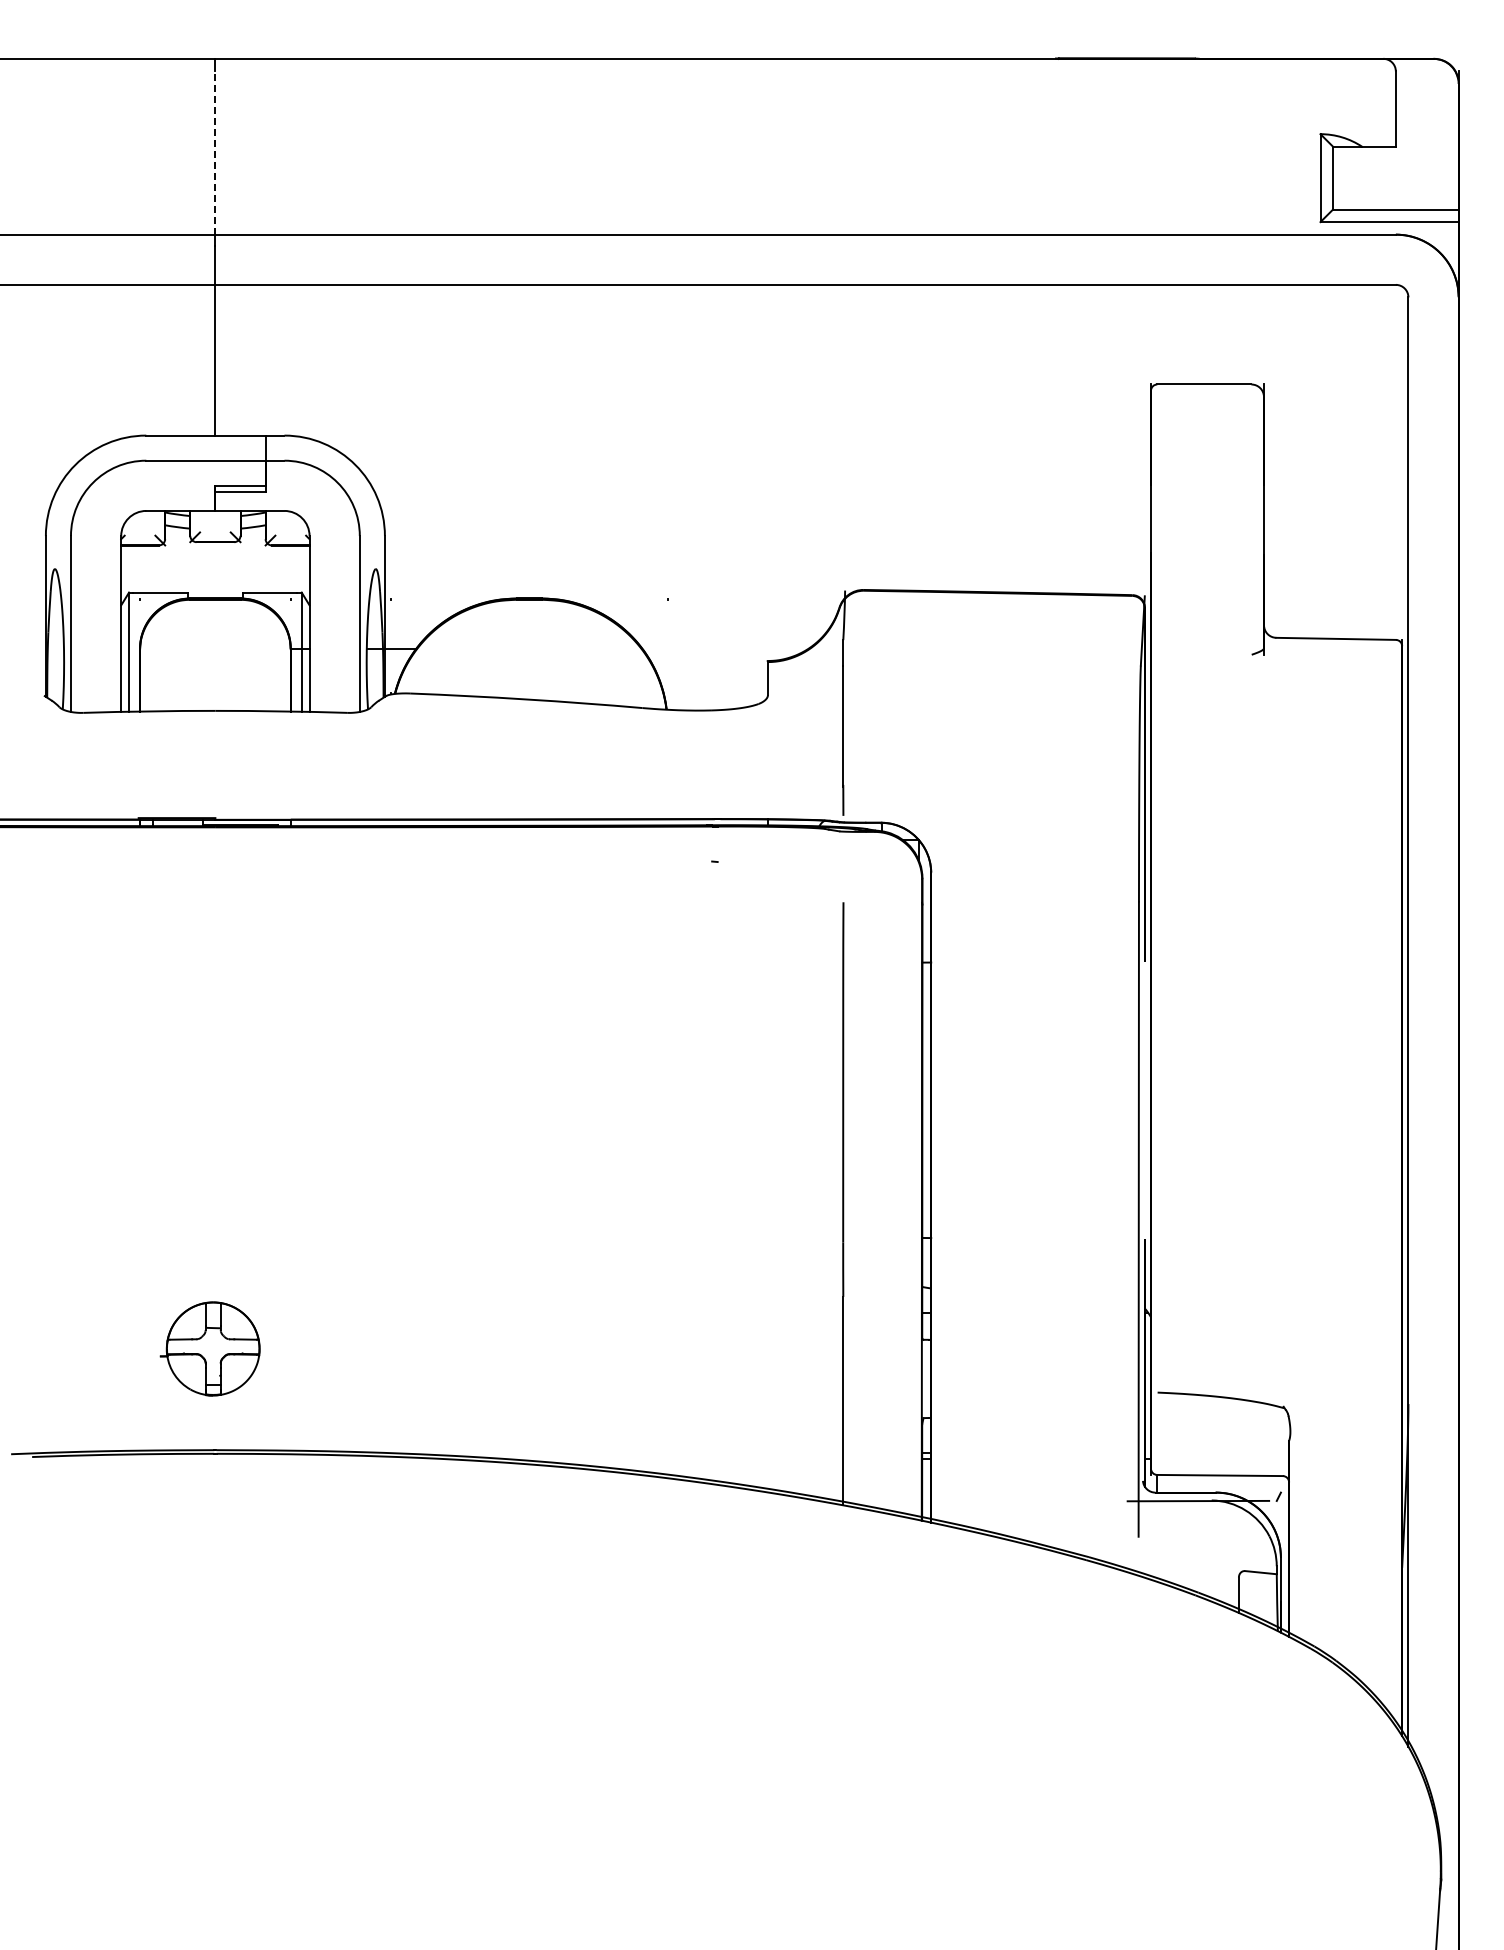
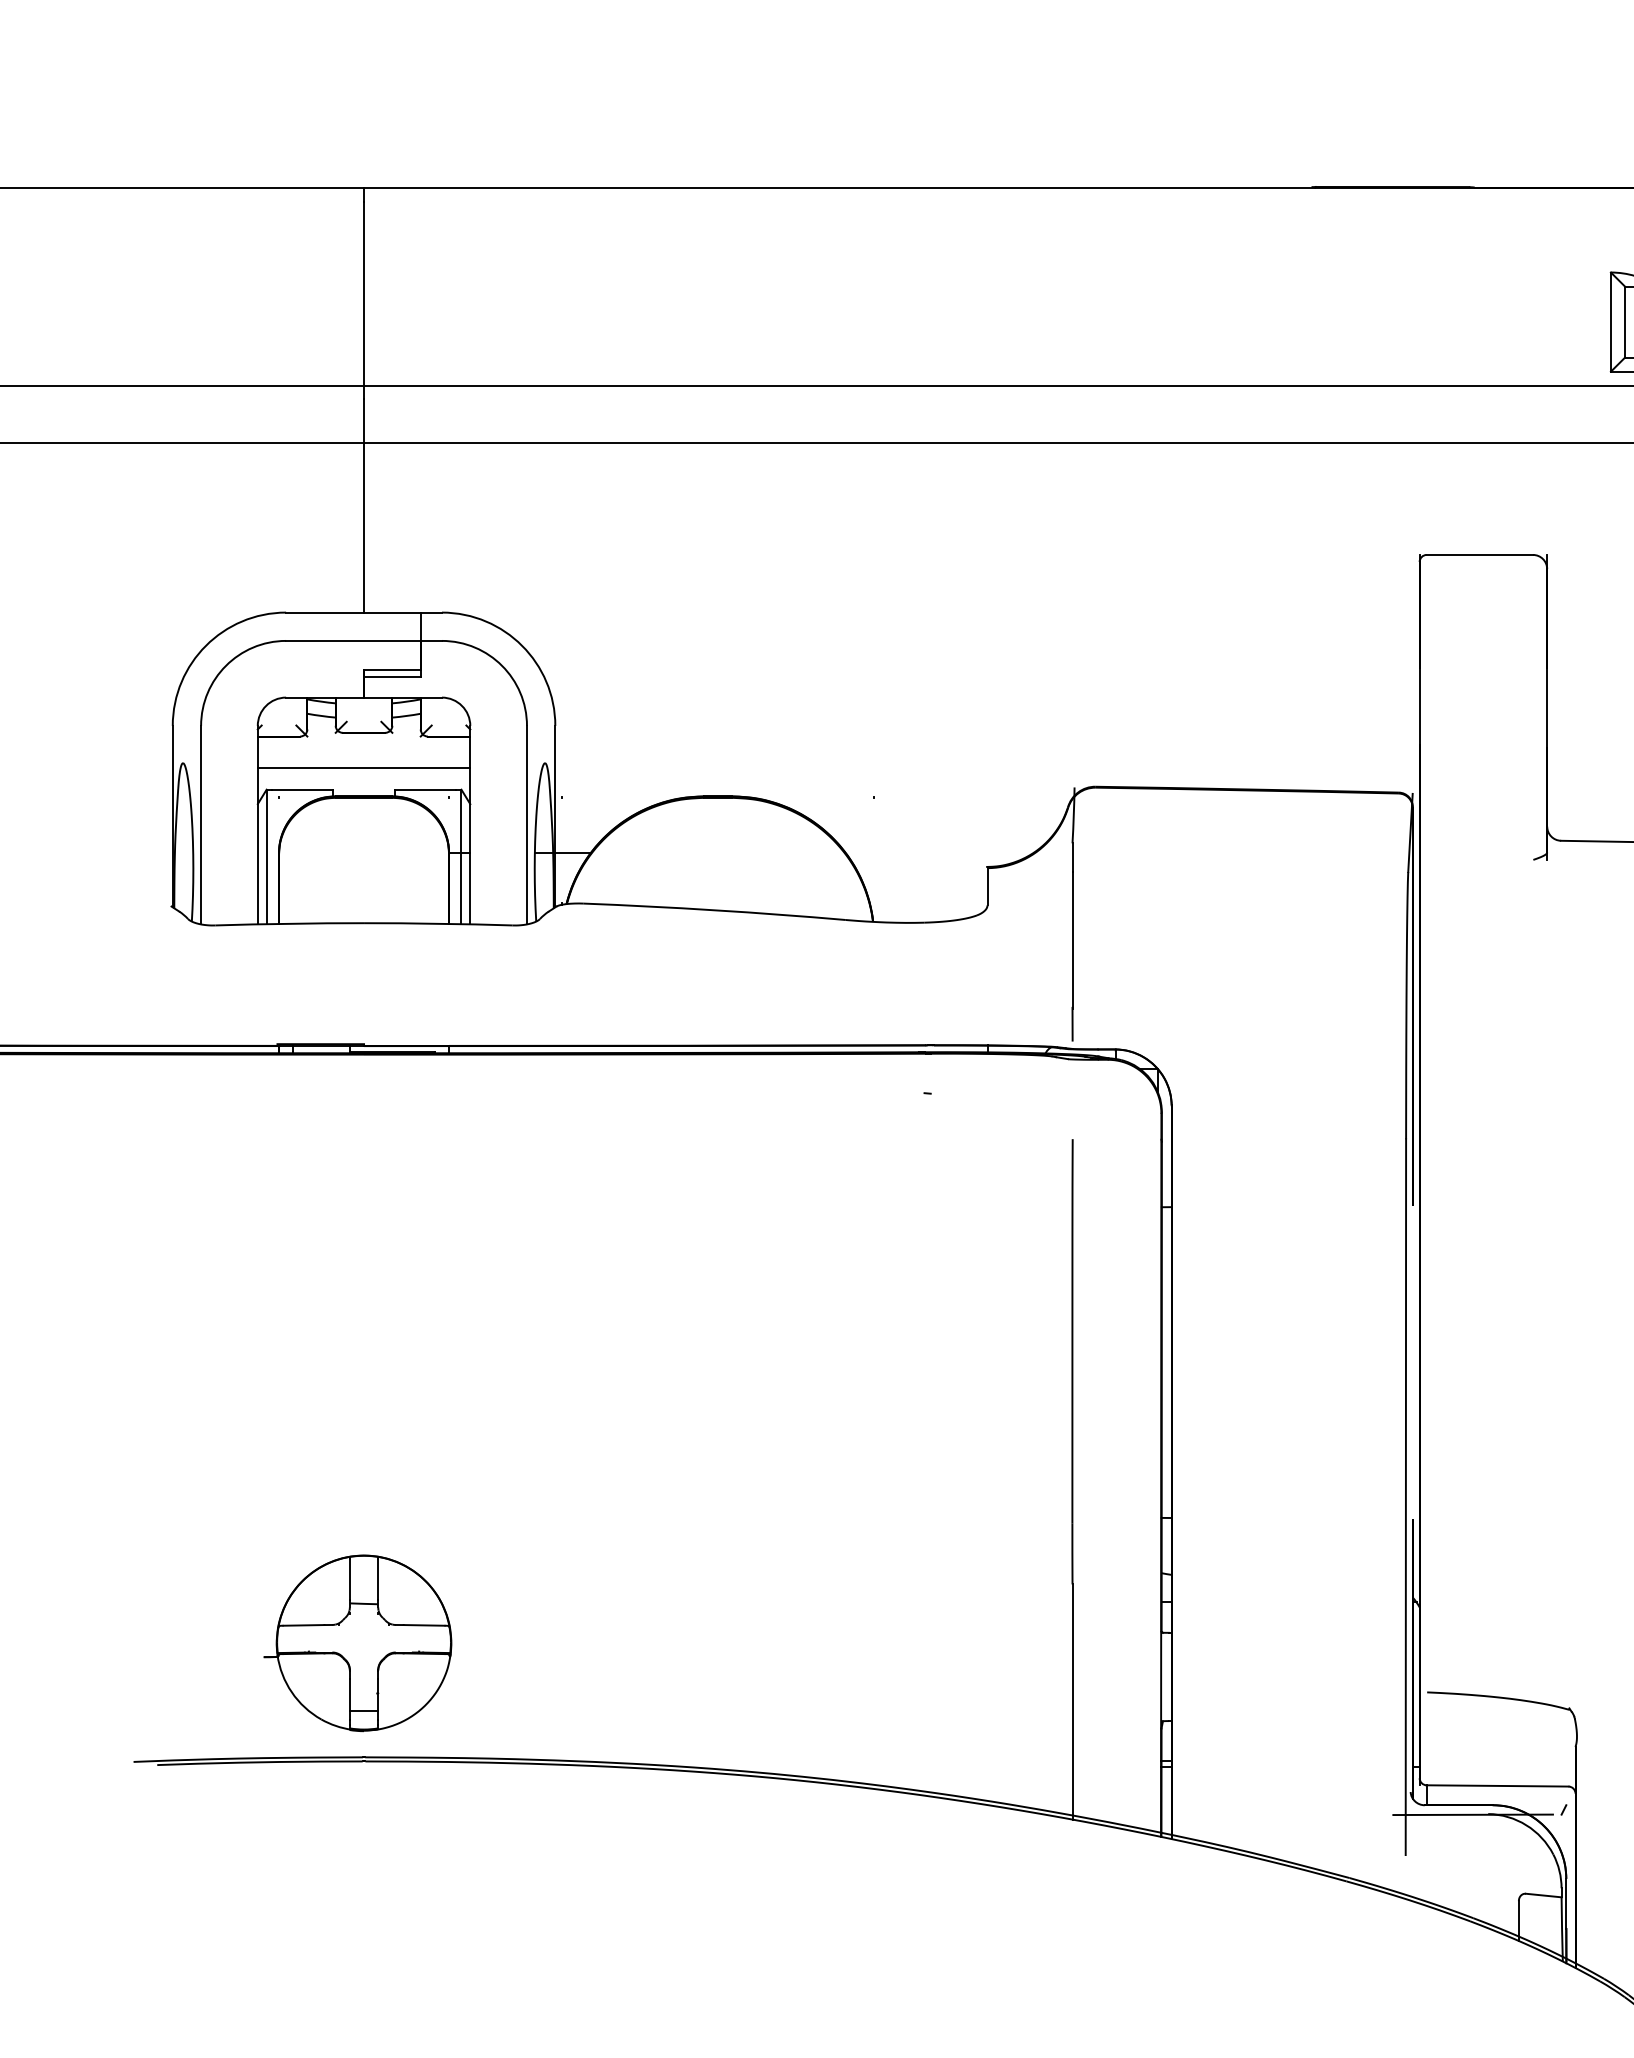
line: (215, 153) -> (364, 294), dashed -> solid
line: (215, 573) -> (364, 768), added
part: (209, 1348) -> (357, 1642), size x1.67

